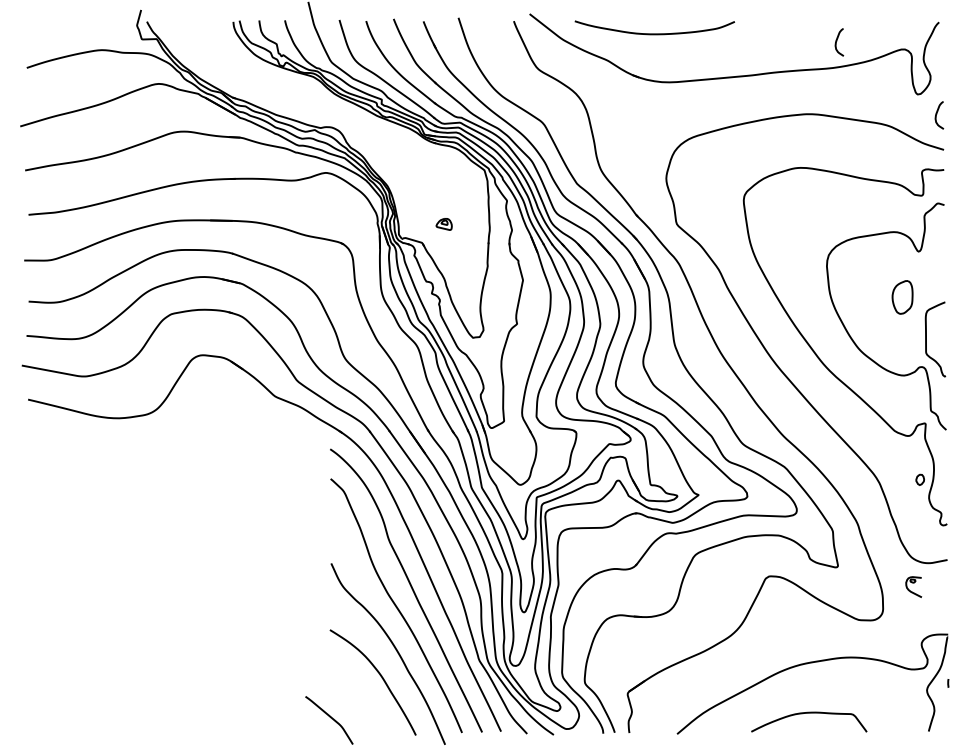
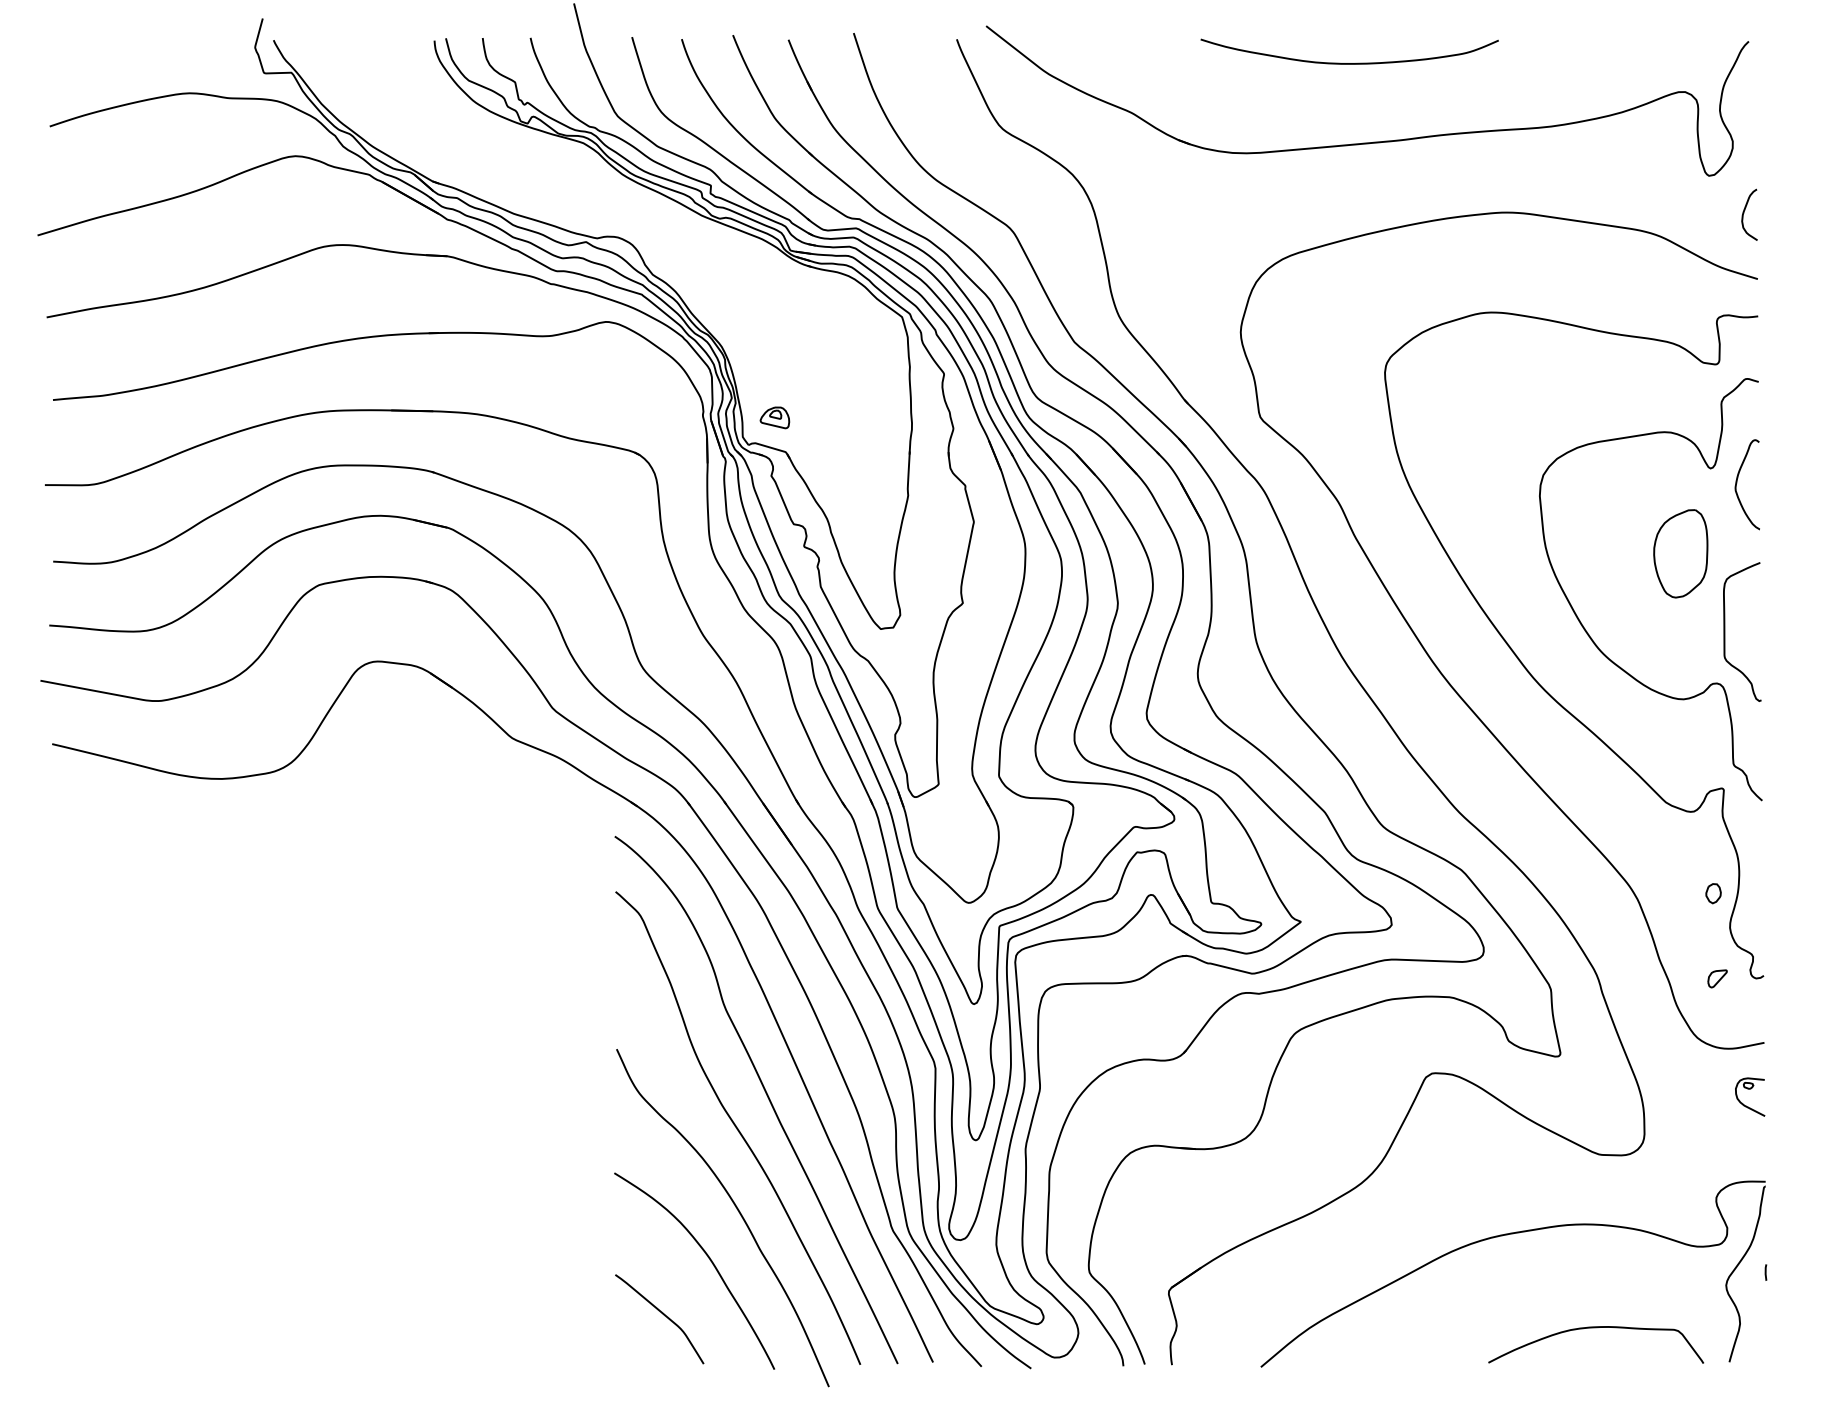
curve: (654, 33) -> (1349, 62), moved
curve: (837, 41) -> (1559, 77), removed
part: (443, 224) -> (773, 417), moved
curve: (933, 260) -> (1738, 485), added
part: (902, 297) -> (1680, 553), size x1.43
part: (922, 525) -> (1717, 978), added
part: (913, 586) -> (1749, 1095), moved
curve: (809, 713) -> (1596, 1328), moved
curve: (330, 718) -> (661, 1315), moved

